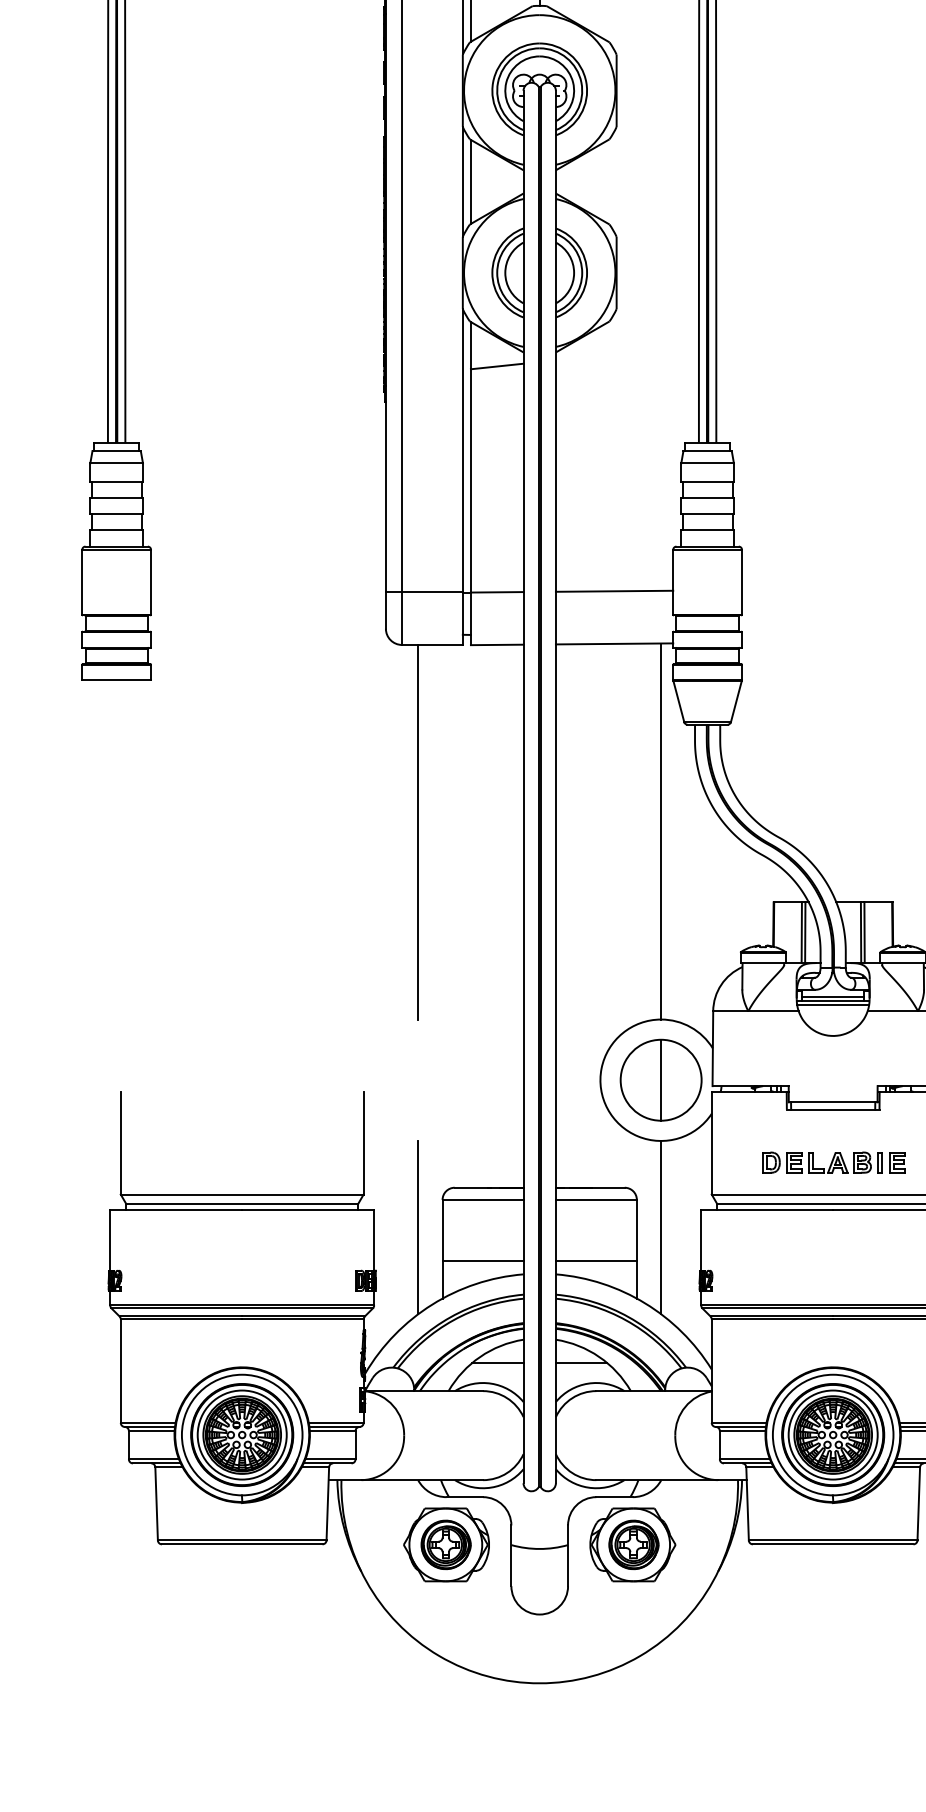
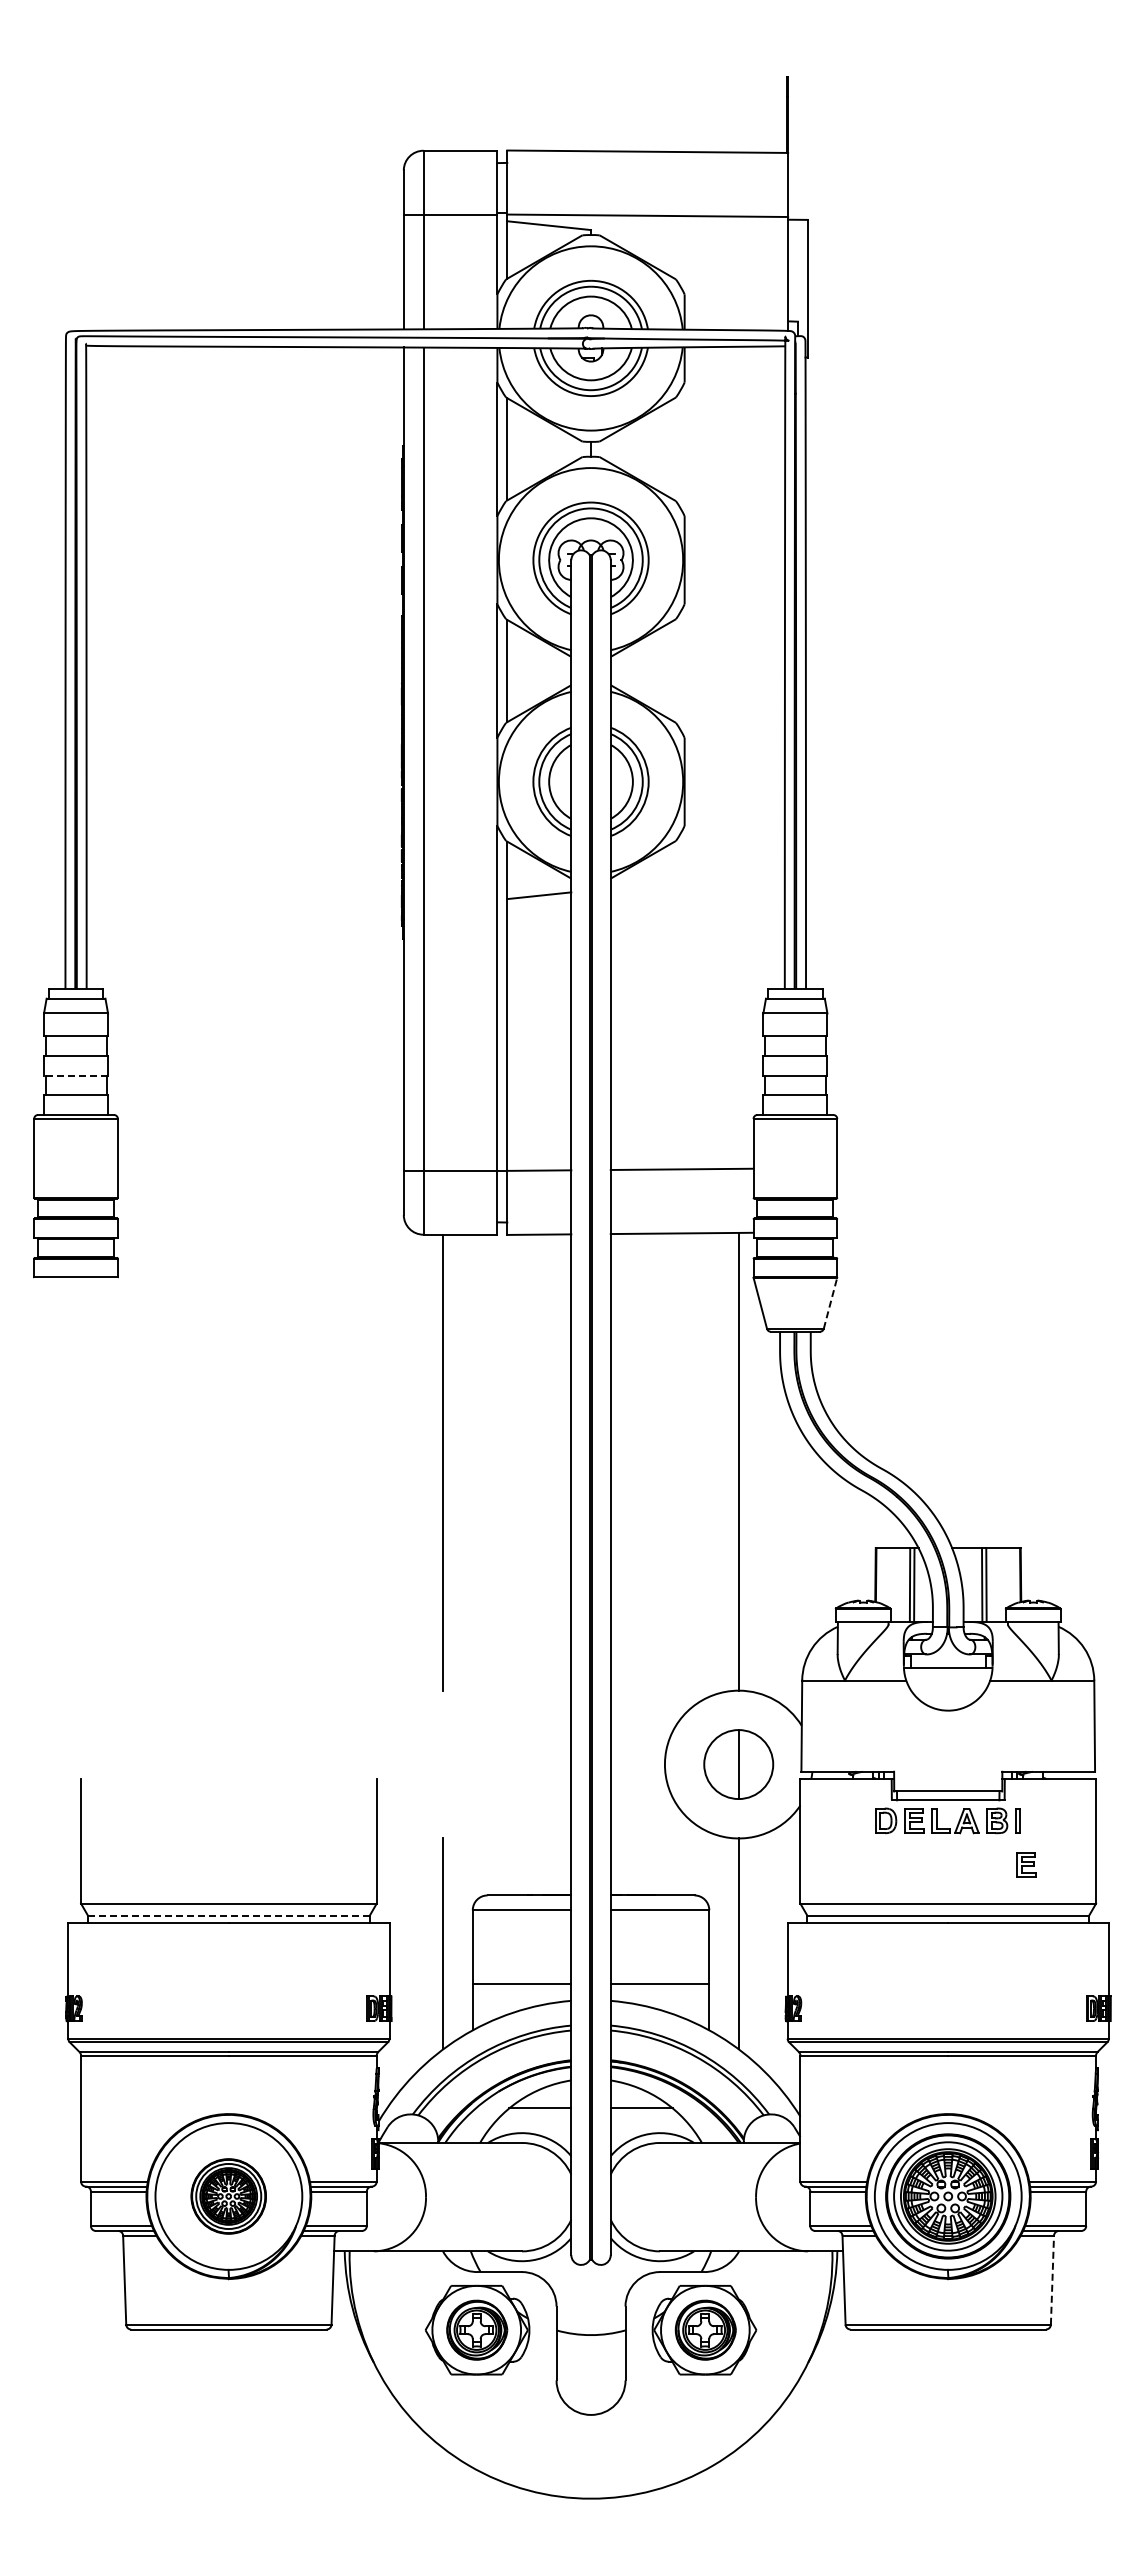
line: (116, 514) -> (75, 1075), solid -> dashed
line: (736, 700) -> (830, 1302), solid -> dashed
line: (832, 997) -> (947, 1663), removed
line: (833, 1005) -> (948, 1673), removed
part: (660, 1080) -> (738, 1764), size x0.7
part: (821, 1168) -> (947, 1828), moved
line: (241, 1204) -> (228, 1915), solid -> dashed
part: (241, 1435) -> (228, 2196), size x0.6
line: (918, 1504) -> (1052, 2280), solid -> dashed

